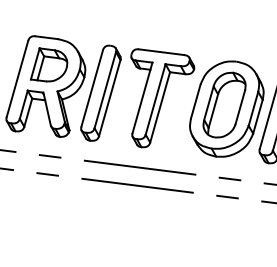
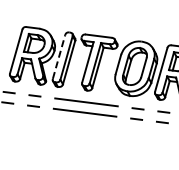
line: (92, 87) -> (59, 56), solid -> dashed

